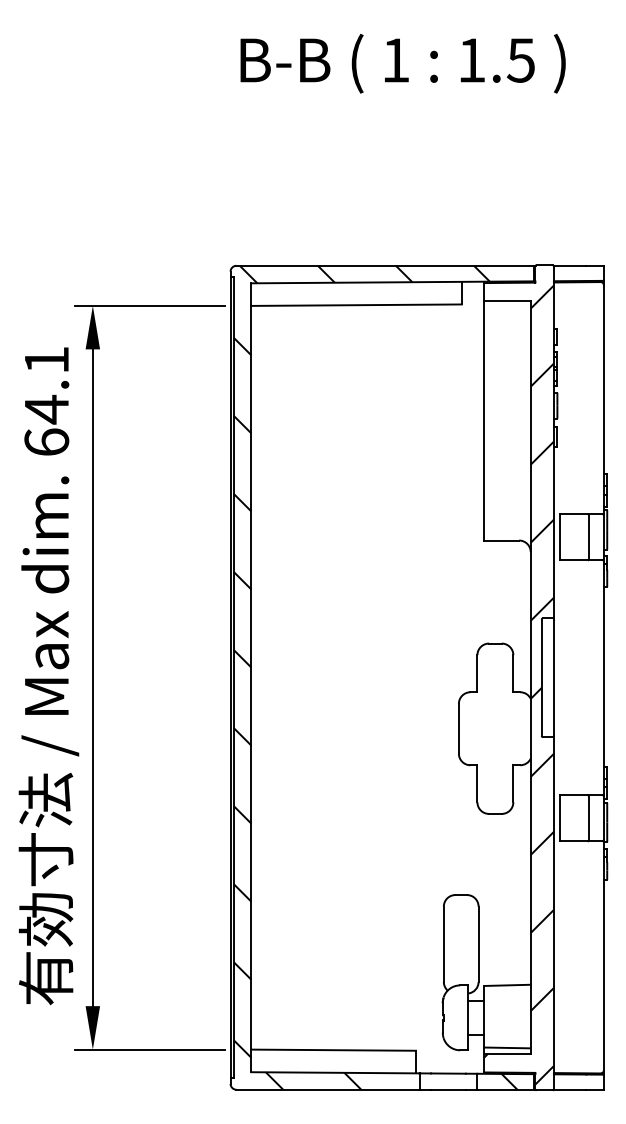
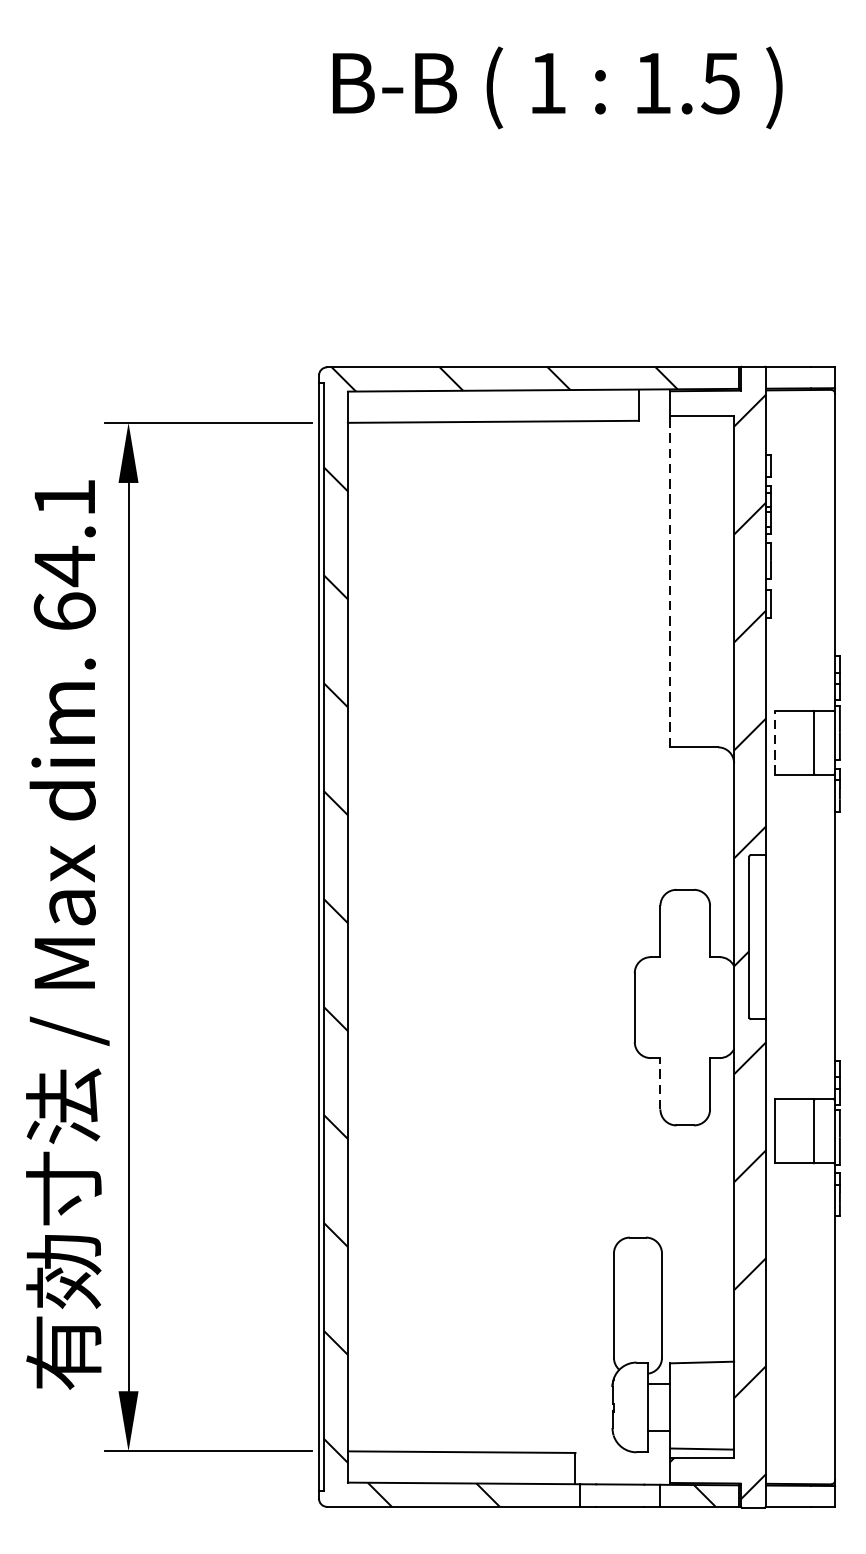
line: (484, 420) -> (670, 581), solid -> dashed
line: (560, 536) -> (775, 741), solid -> dashed
line: (477, 783) -> (660, 1083), solid -> dashed

